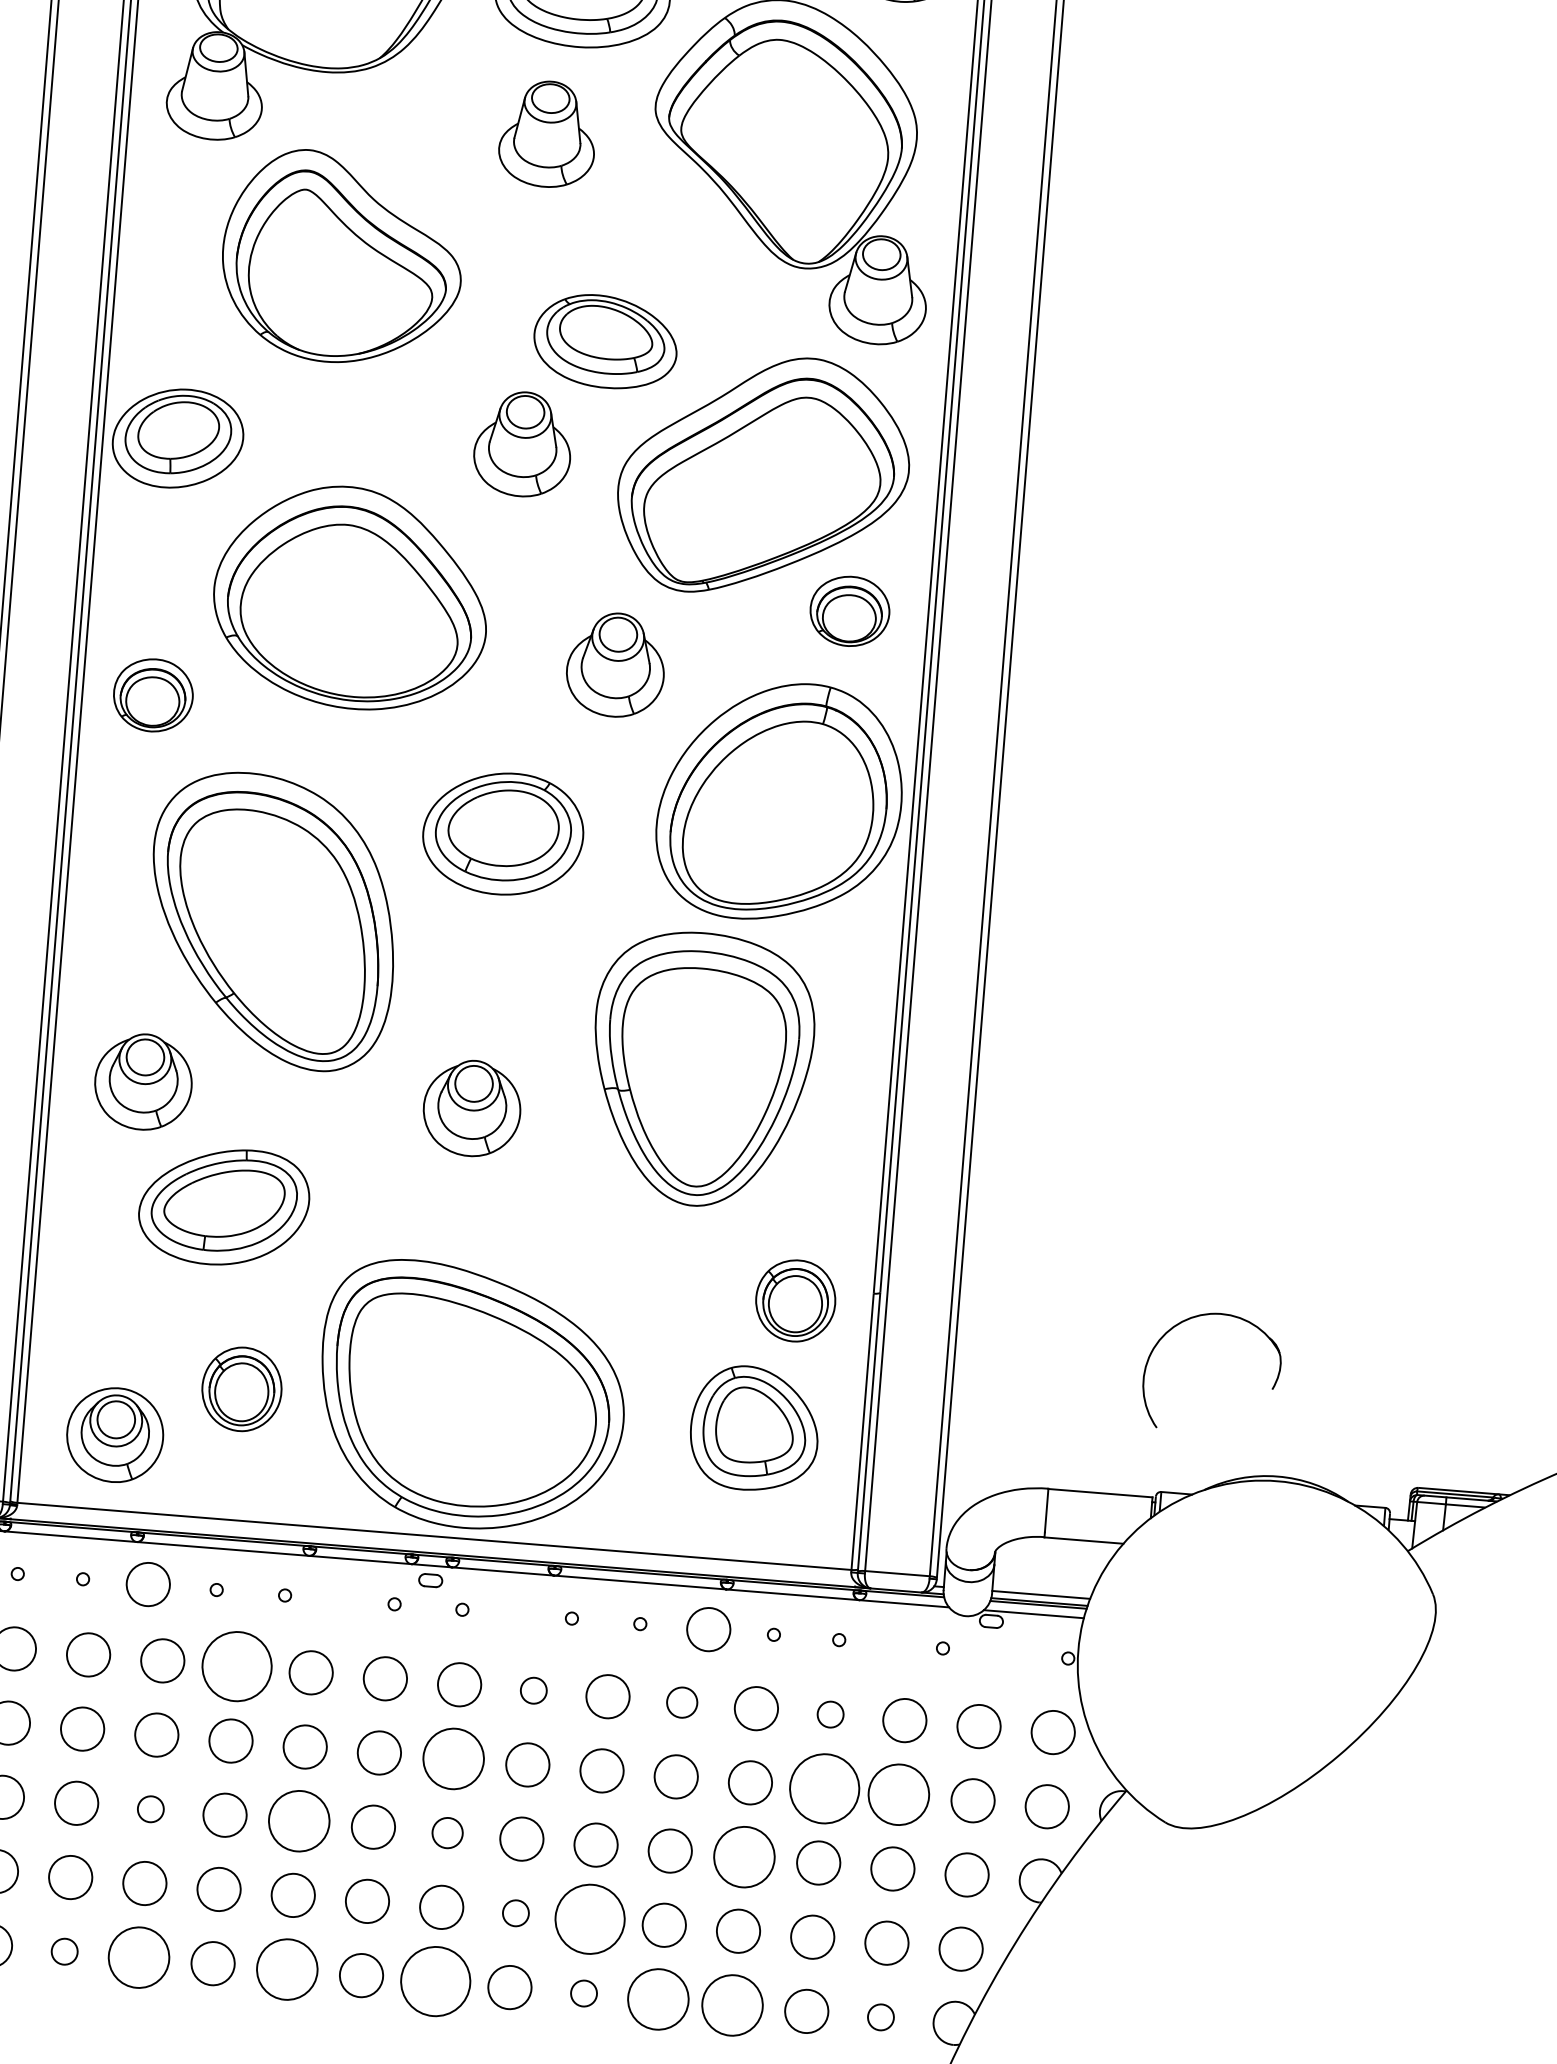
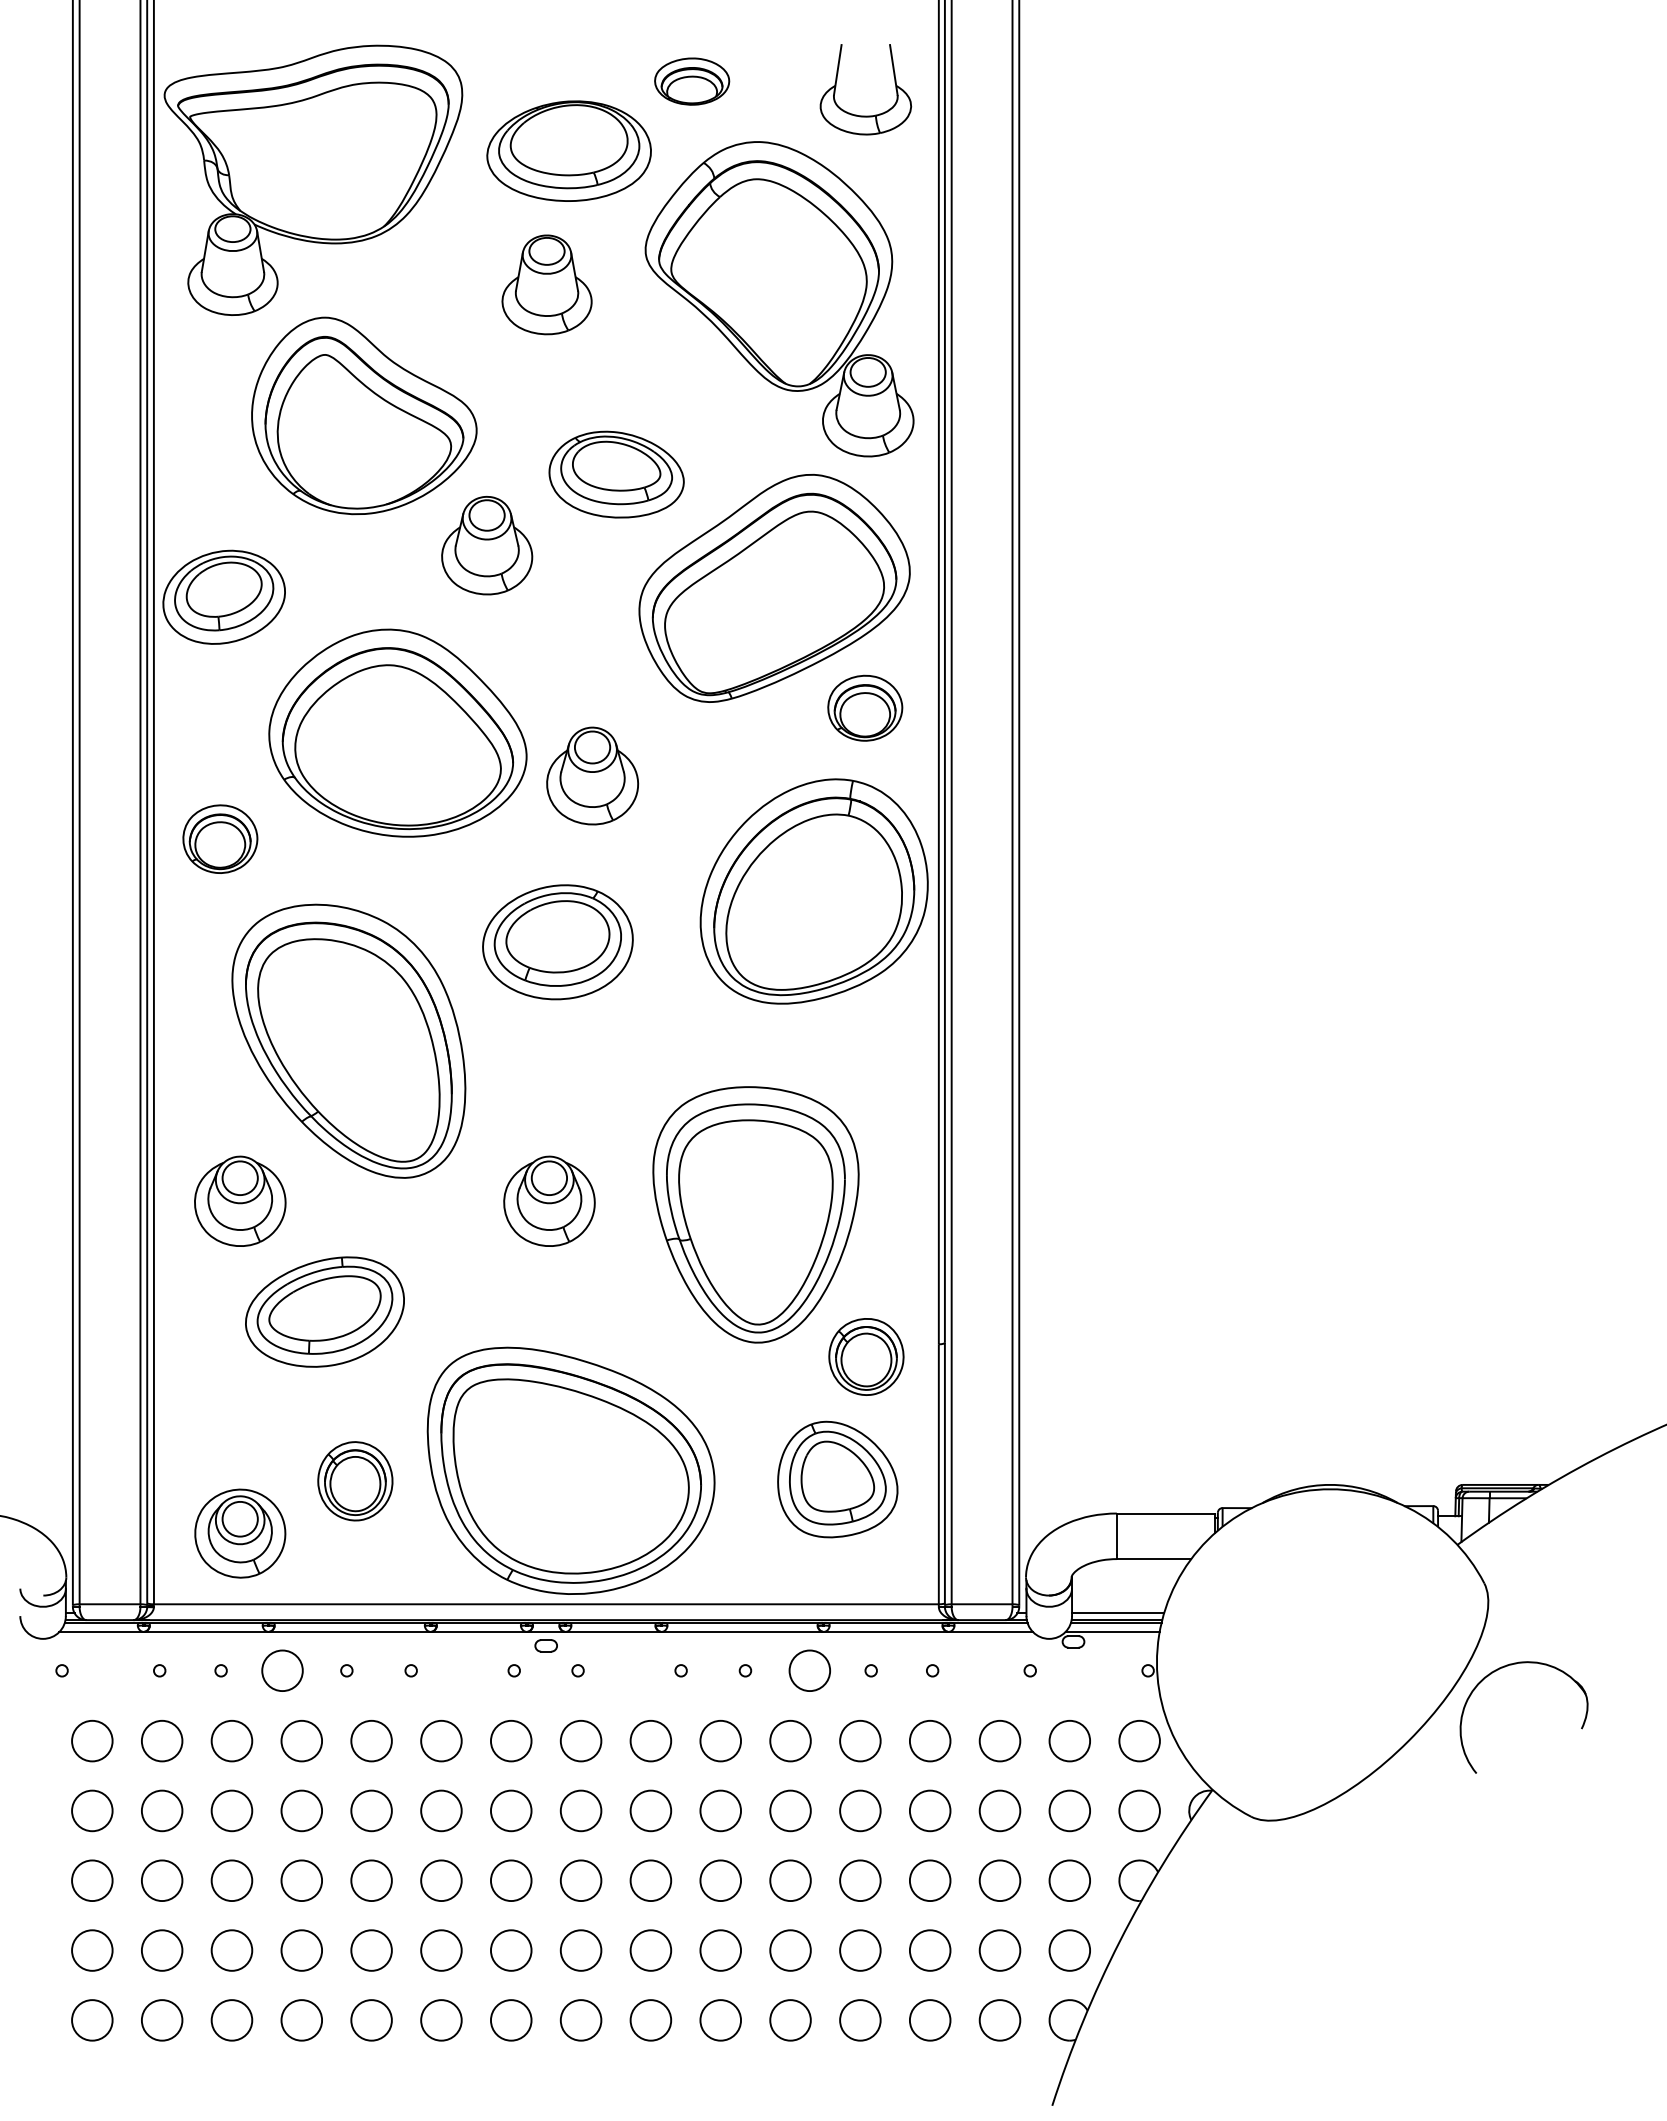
part: (523, 444) -> (487, 545), moved
part: (615, 664) -> (592, 775), moved
part: (701, 1069) -> (755, 1214), moved
part: (1196, 1317) -> (1505, 1667), moved
circle: (236, 1667) -> (371, 1741), size x0.62
circle: (533, 1690) -> (650, 1740), size x1.67
circle: (682, 1702) -> (790, 1740), size x1.43
circle: (829, 1713) -> (929, 1740), size x1.67
circle: (453, 1758) -> (580, 1810), size x0.71
circle: (823, 1788) -> (929, 1810), size x0.62
circle: (898, 1794) -> (999, 1810), size x0.71
circle: (150, 1809) -> (301, 1880), size x1.67
circle: (299, 1820) -> (441, 1880), size x0.71
circle: (447, 1832) -> (580, 1880), size x1.43
circle: (744, 1856) -> (860, 1880), size x0.71
circle: (515, 1913) -> (650, 1950), size x1.67
circle: (589, 1919) -> (720, 1950), size x0.62
circle: (64, 1951) -> (231, 2020), size x1.67
circle: (138, 1957) -> (301, 2020), size x0.71
circle: (287, 1969) -> (441, 2020), size x0.71
circle: (435, 1981) -> (580, 2020), size x0.62
circle: (583, 1993) -> (720, 2020), size x1.67
circle: (658, 1999) -> (790, 2020), size x0.71
circle: (732, 2005) -> (860, 2020), size x0.71
circle: (880, 2017) -> (999, 2020), size x1.67

